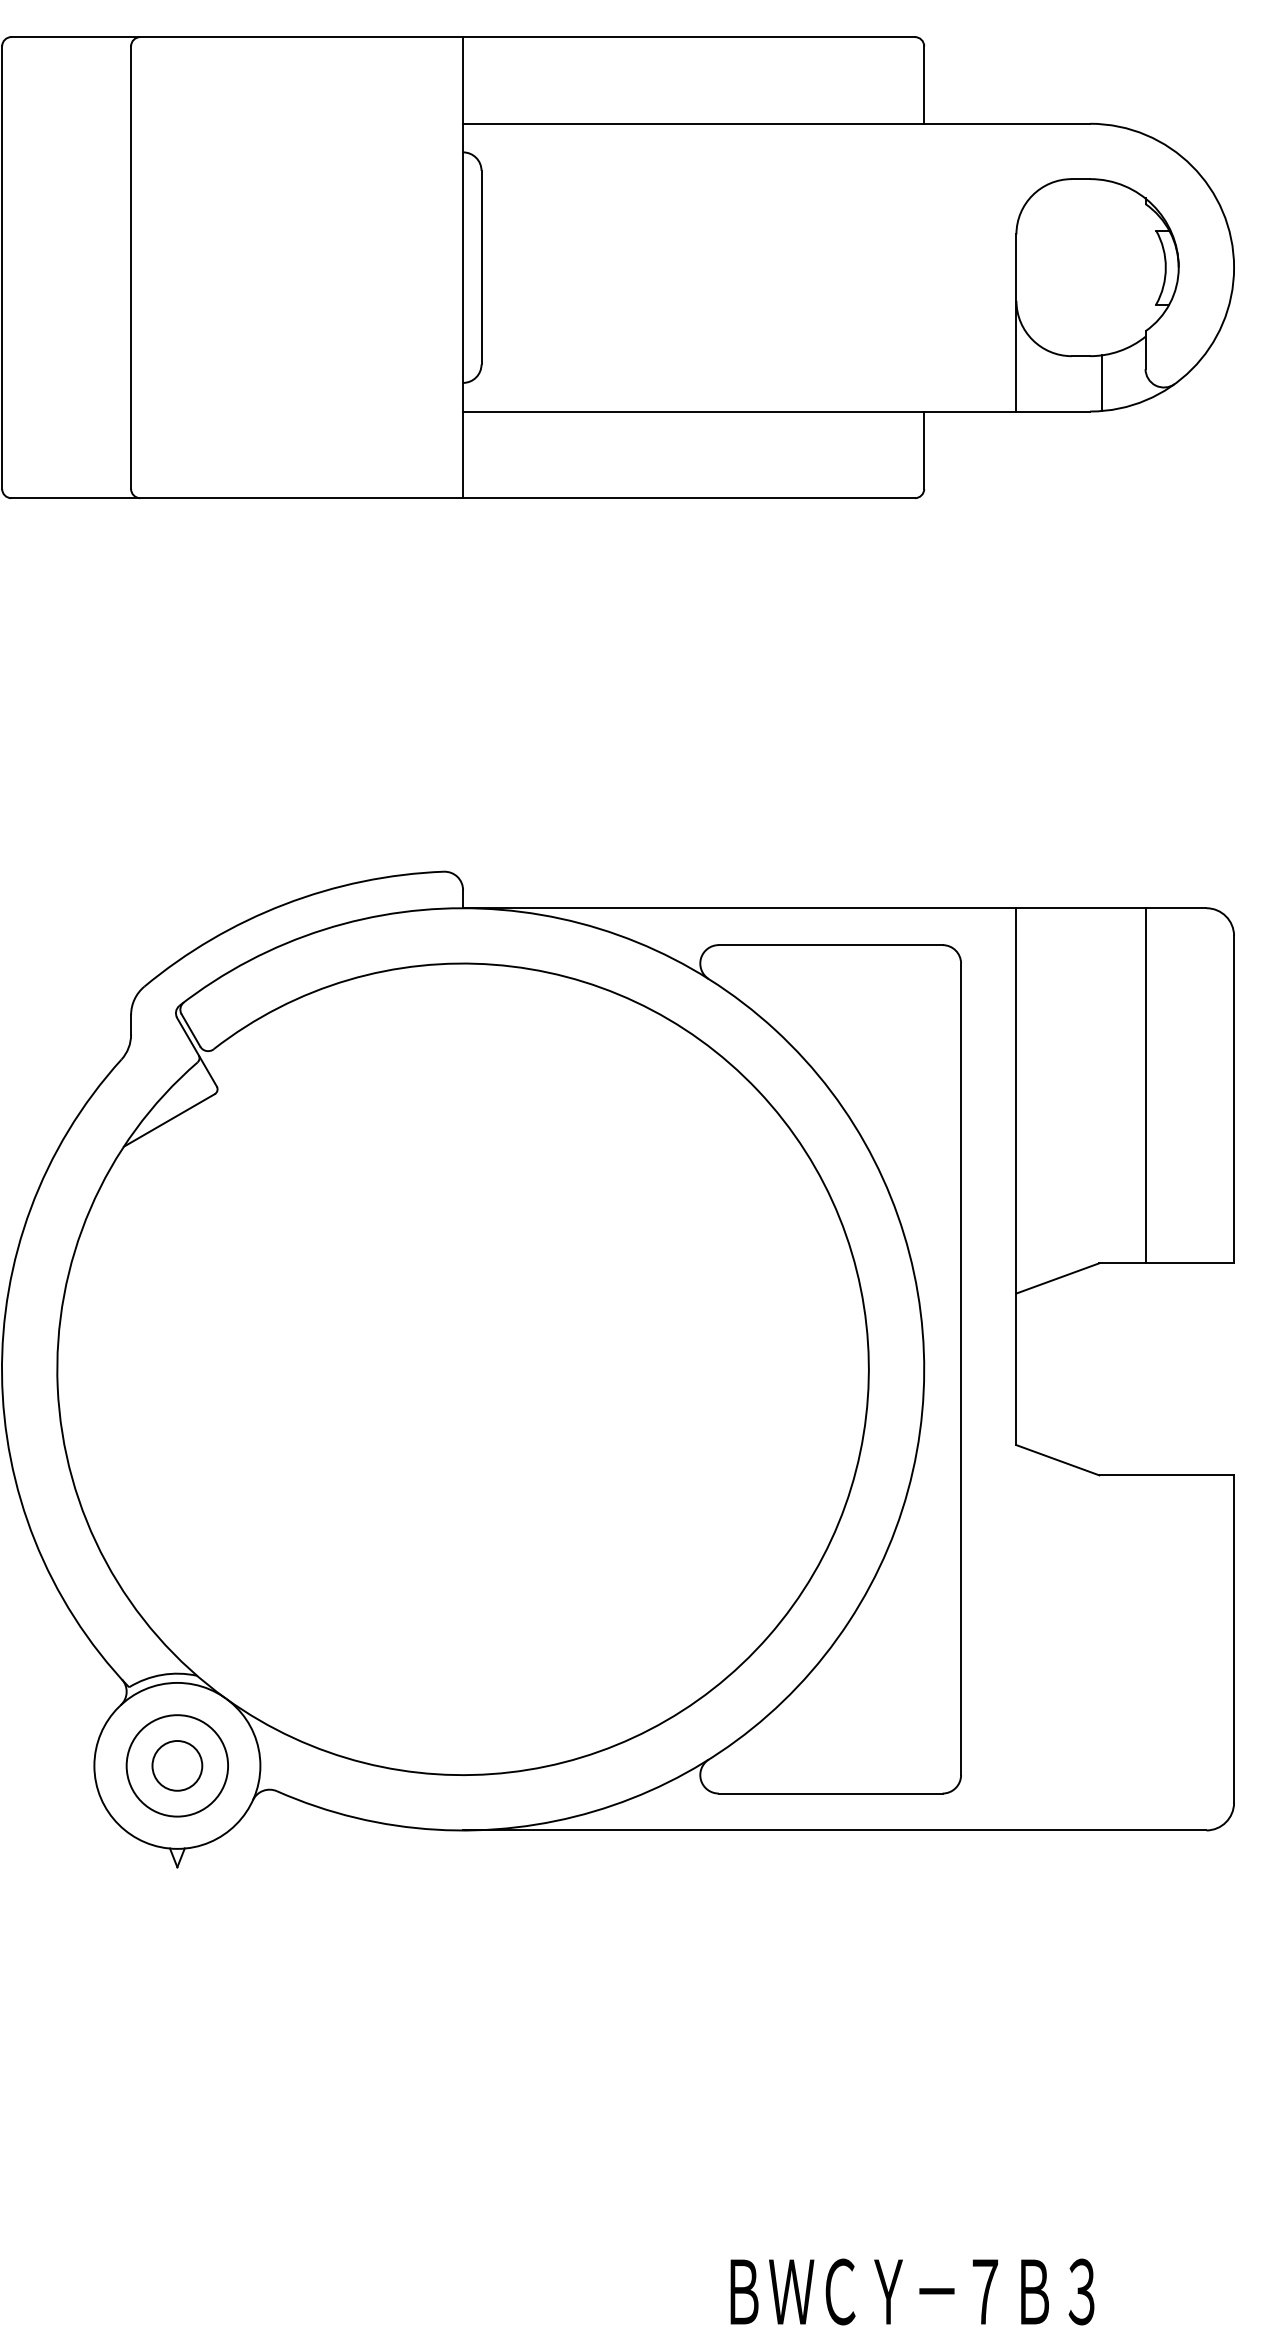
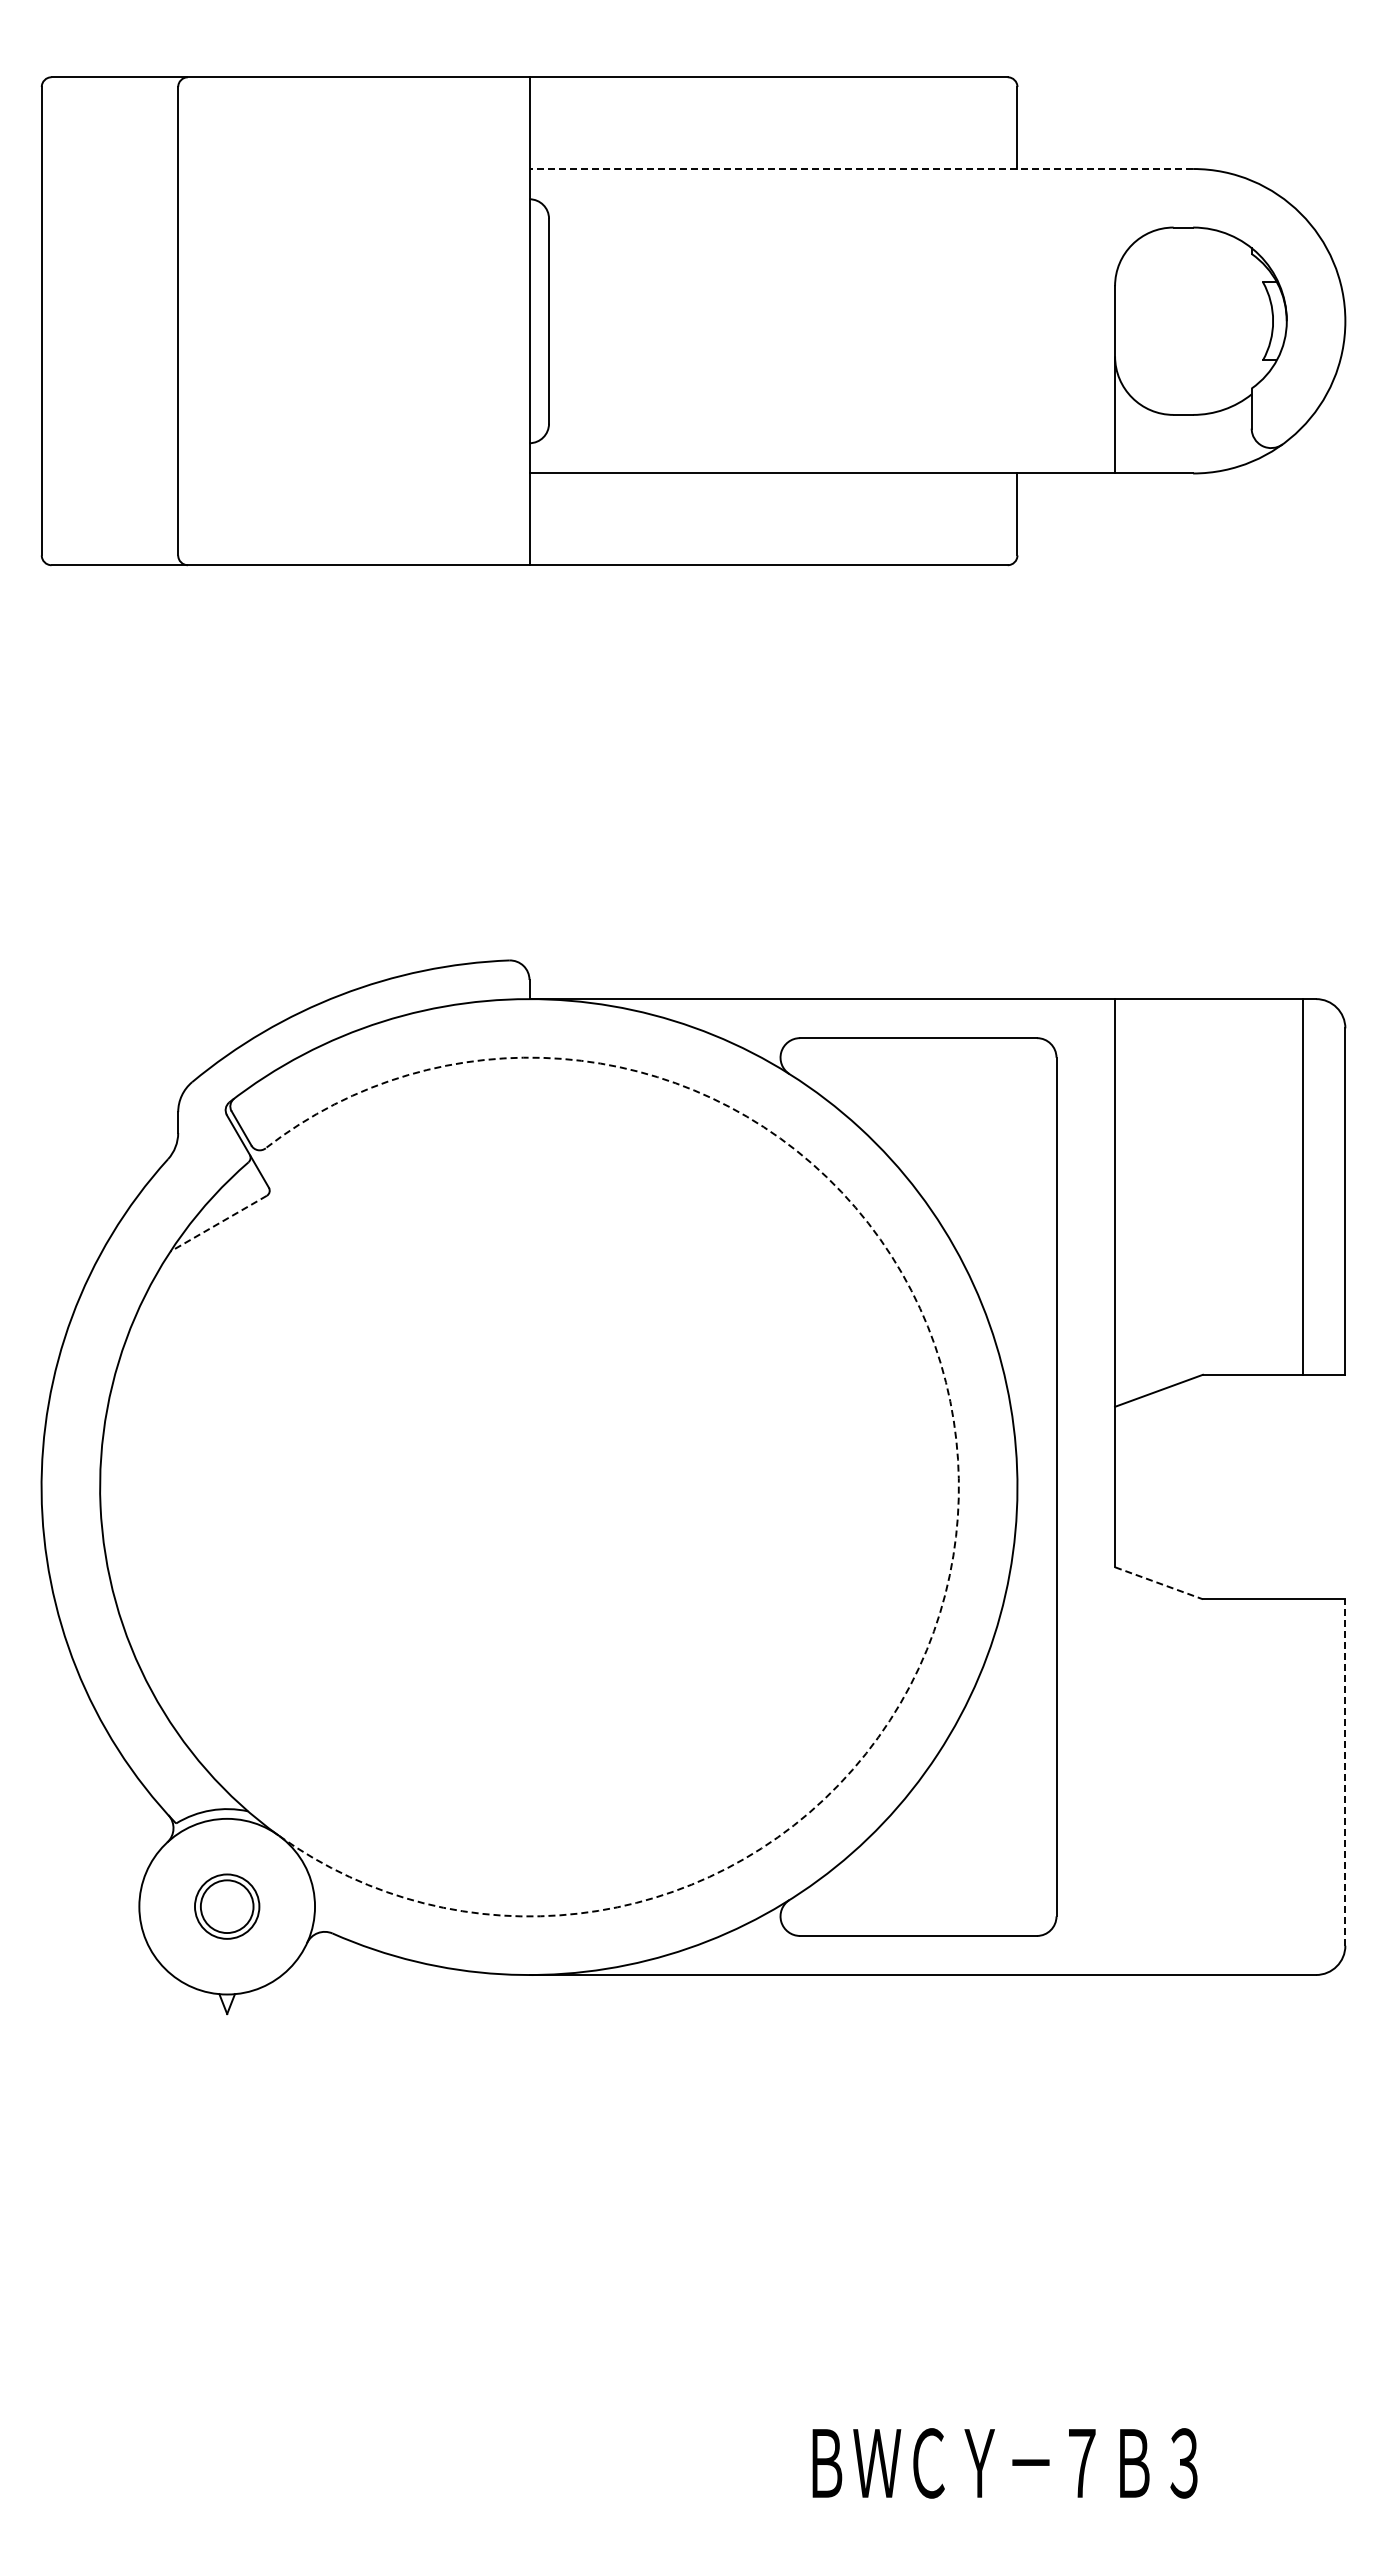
line: (776, 124) -> (861, 169), solid -> dashed
line: (1101, 382) -> (1205, 442), removed
line: (1145, 1085) -> (1302, 1186), moved
line: (169, 1120) -> (218, 1223), solid -> dashed
arc: (868, 1361) -> (958, 1478), solid -> dashed
line: (1057, 1460) -> (1158, 1583), solid -> dashed
line: (1234, 1639) -> (1345, 1772), solid -> dashed
circle: (176, 1765) -> (226, 1906), size x0.6

